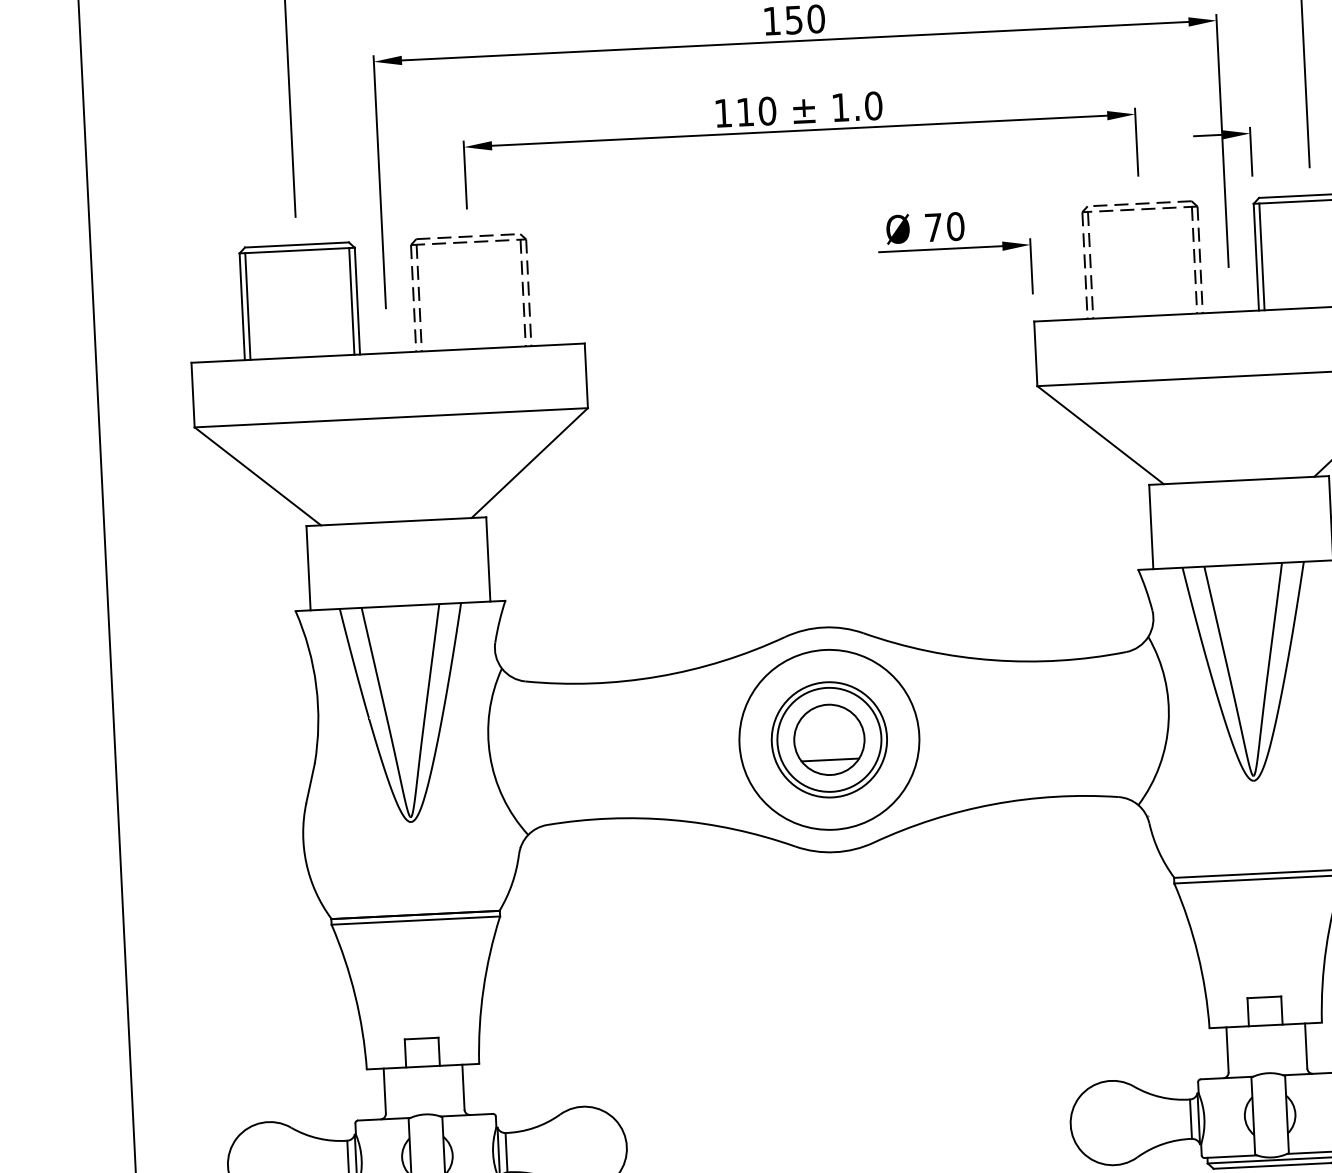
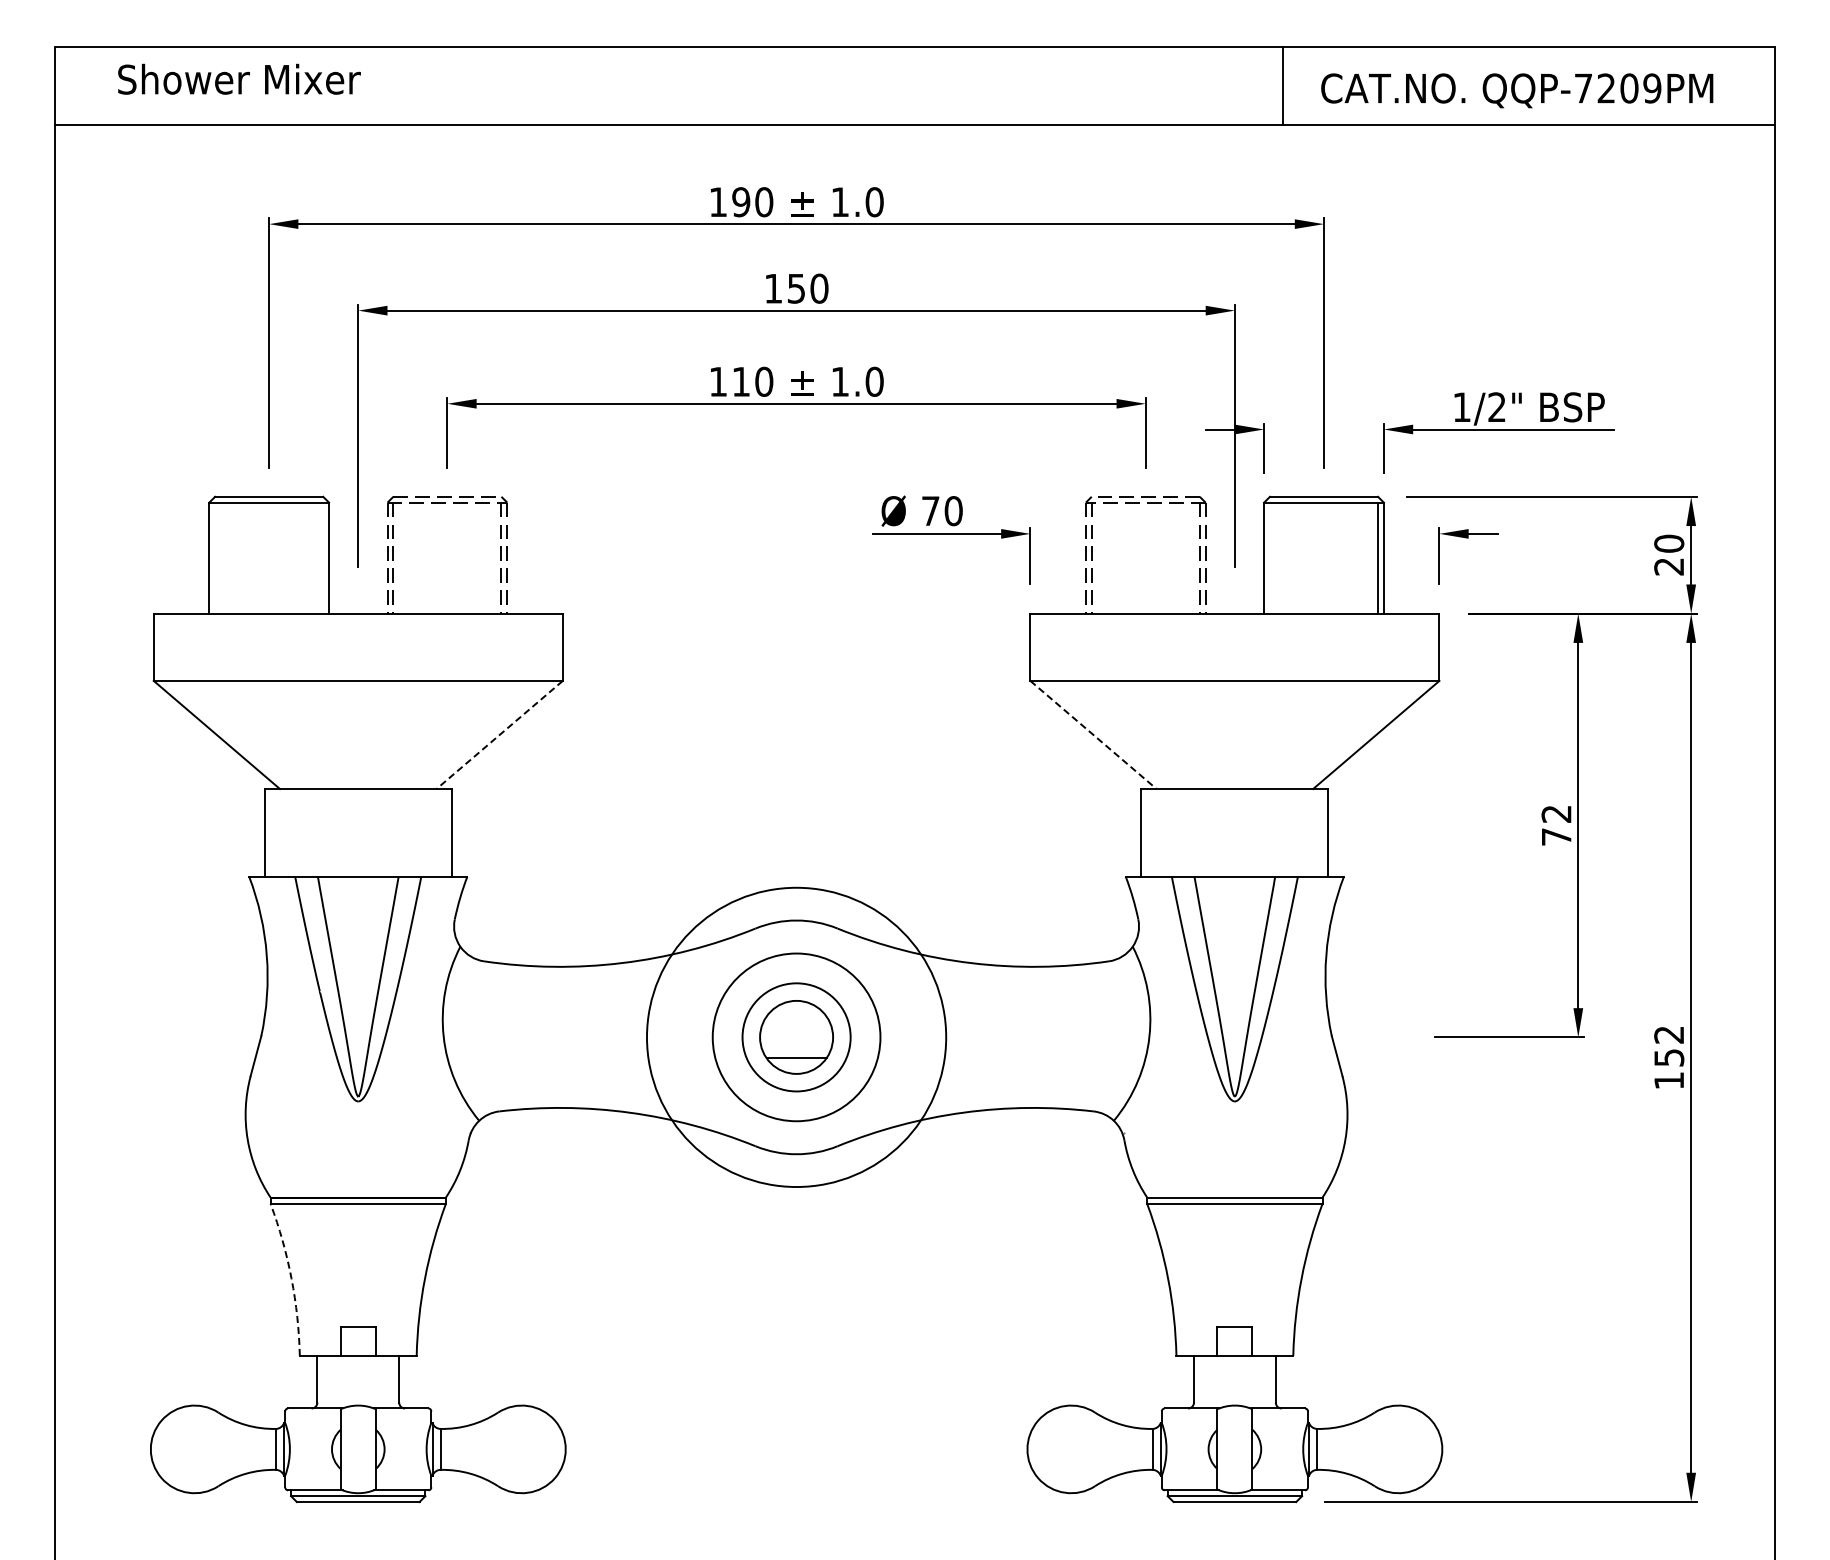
line: (1261, 256) -> (1269, 557), removed
line: (352, 300) -> (323, 557), removed
line: (248, 305) -> (215, 557), removed
line: (1100, 435) -> (1093, 735), solid -> dashed
line: (529, 463) -> (499, 735), solid -> dashed
circle: (829, 739) -> (796, 1036), size x1.6
circle: (829, 739) -> (796, 1037), size x1.4
arc: (355, 995) -> (291, 1278), solid -> dashed

